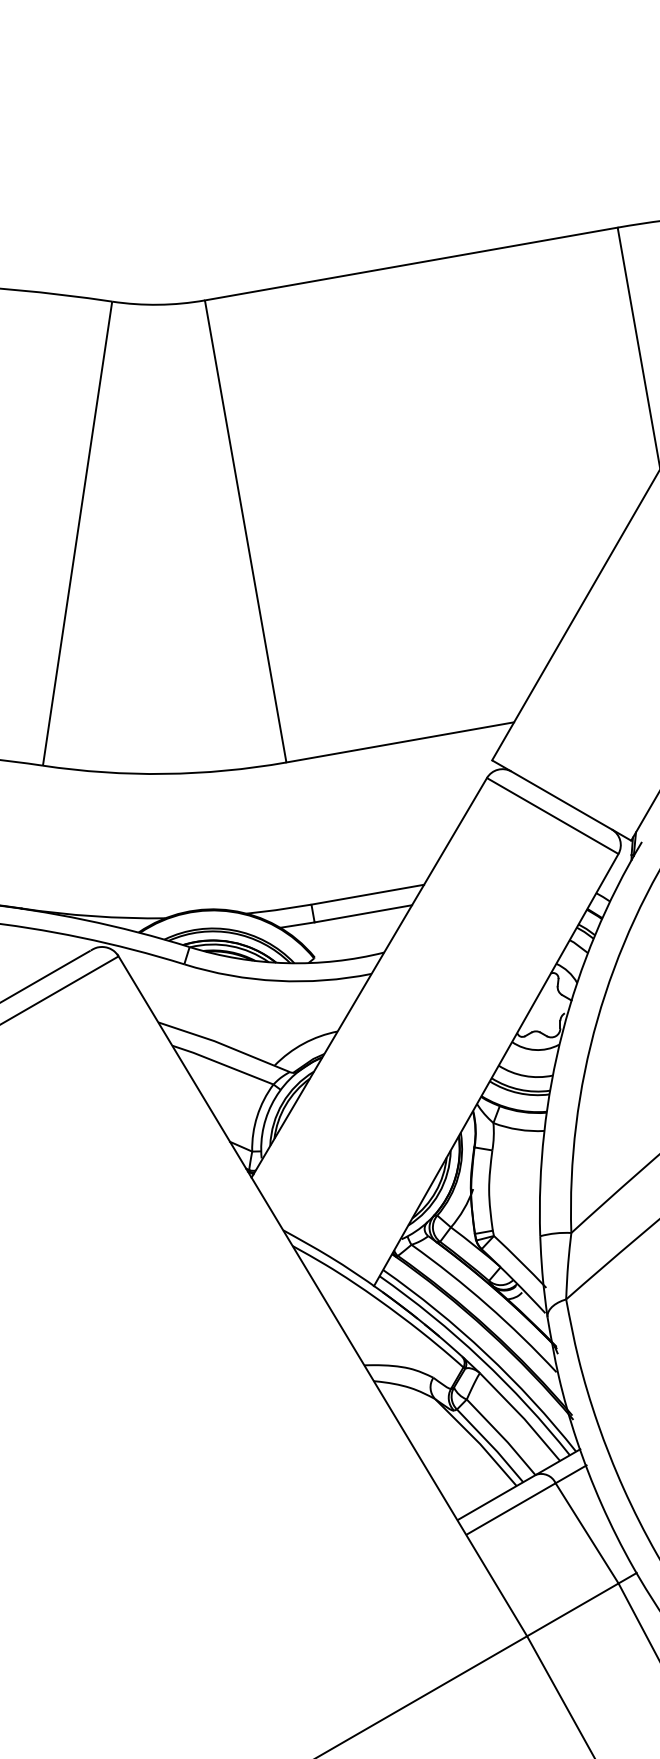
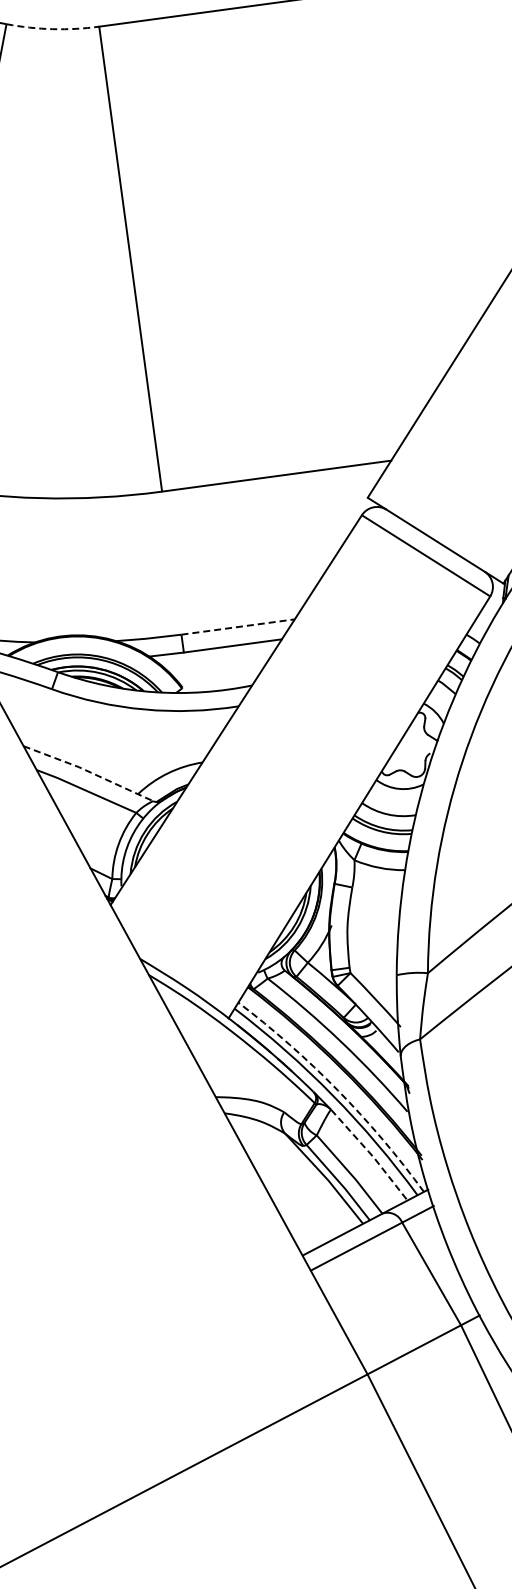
arc: (158, 304) -> (52, 28), solid -> dashed
line: (368, 894) -> (238, 626), solid -> dashed
line: (224, 1045) -> (88, 771), solid -> dashed
arc: (486, 1353) -> (338, 1090), solid -> dashed
line: (522, 1416) -> (371, 1154), solid -> dashed

